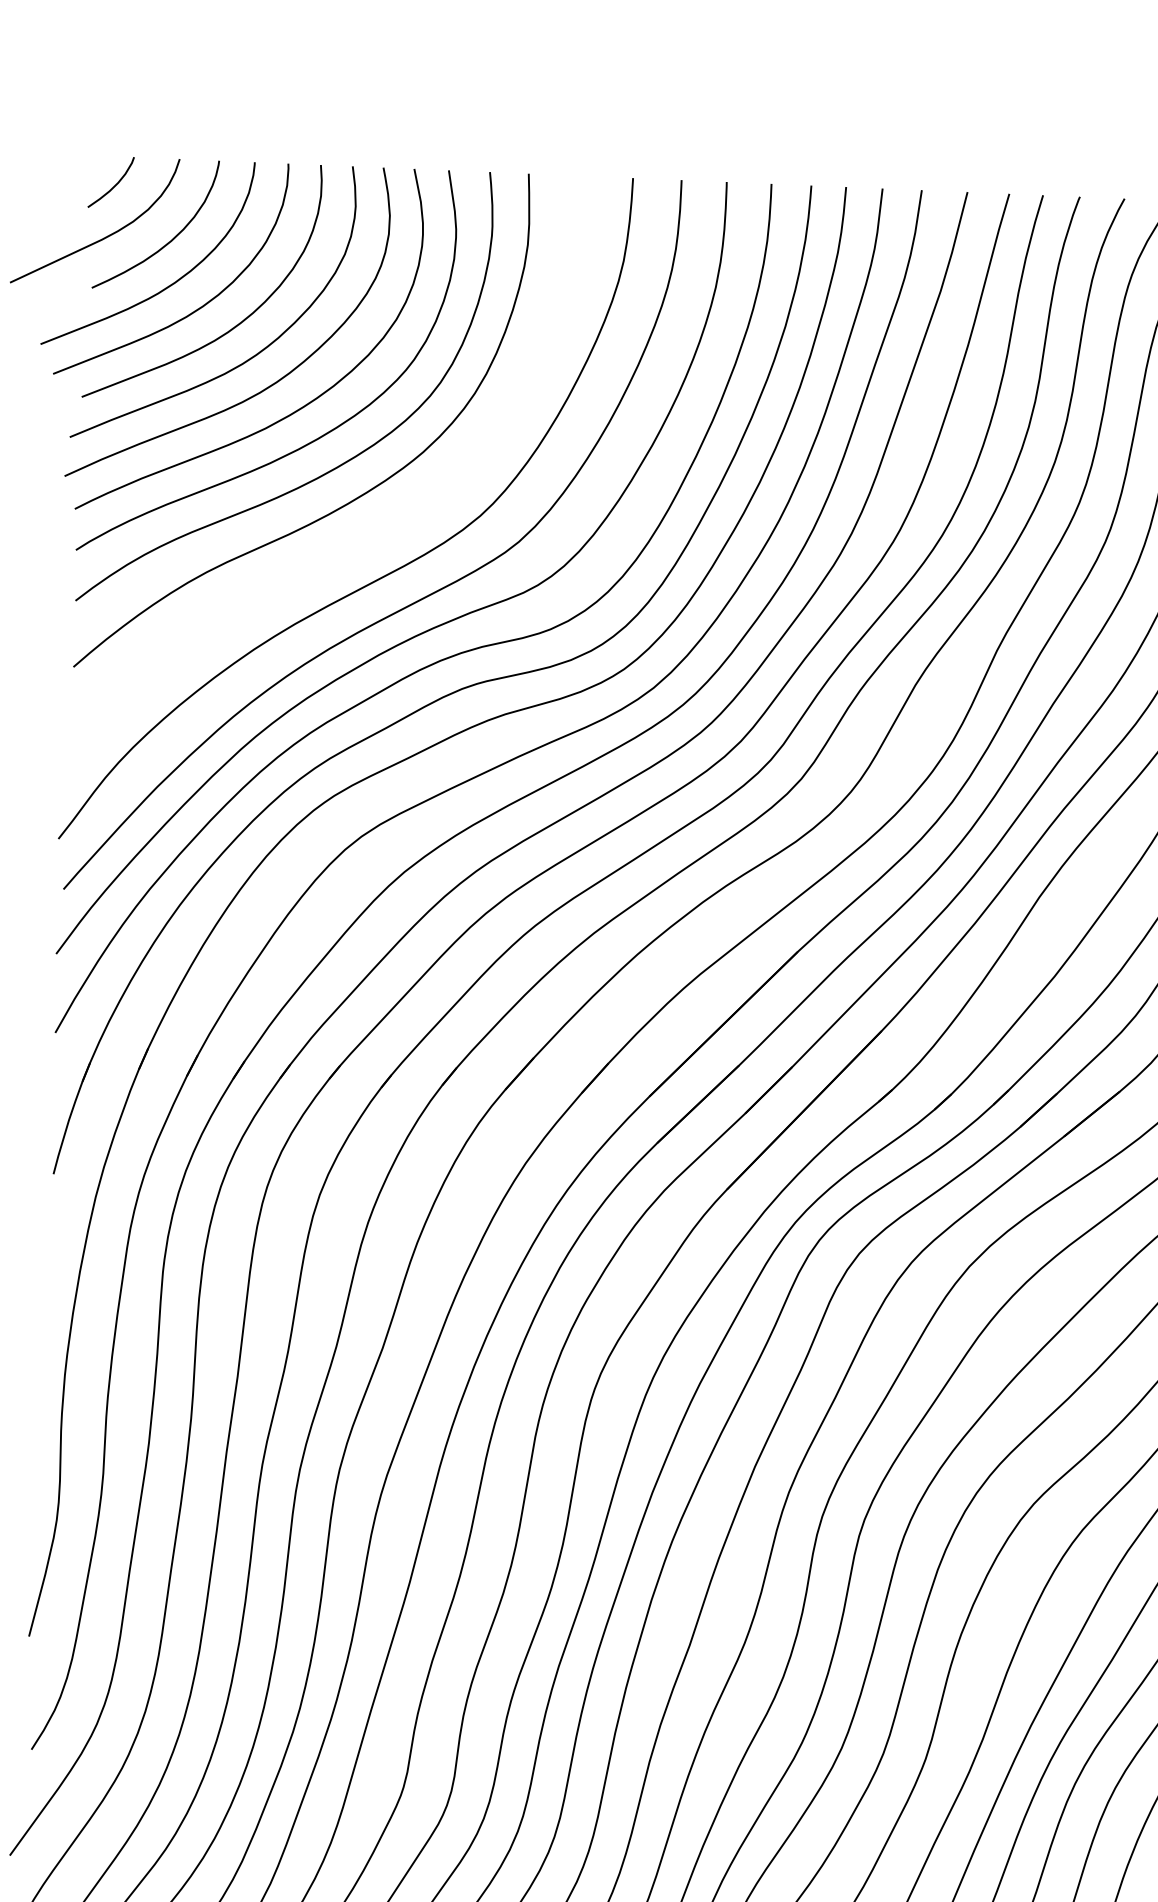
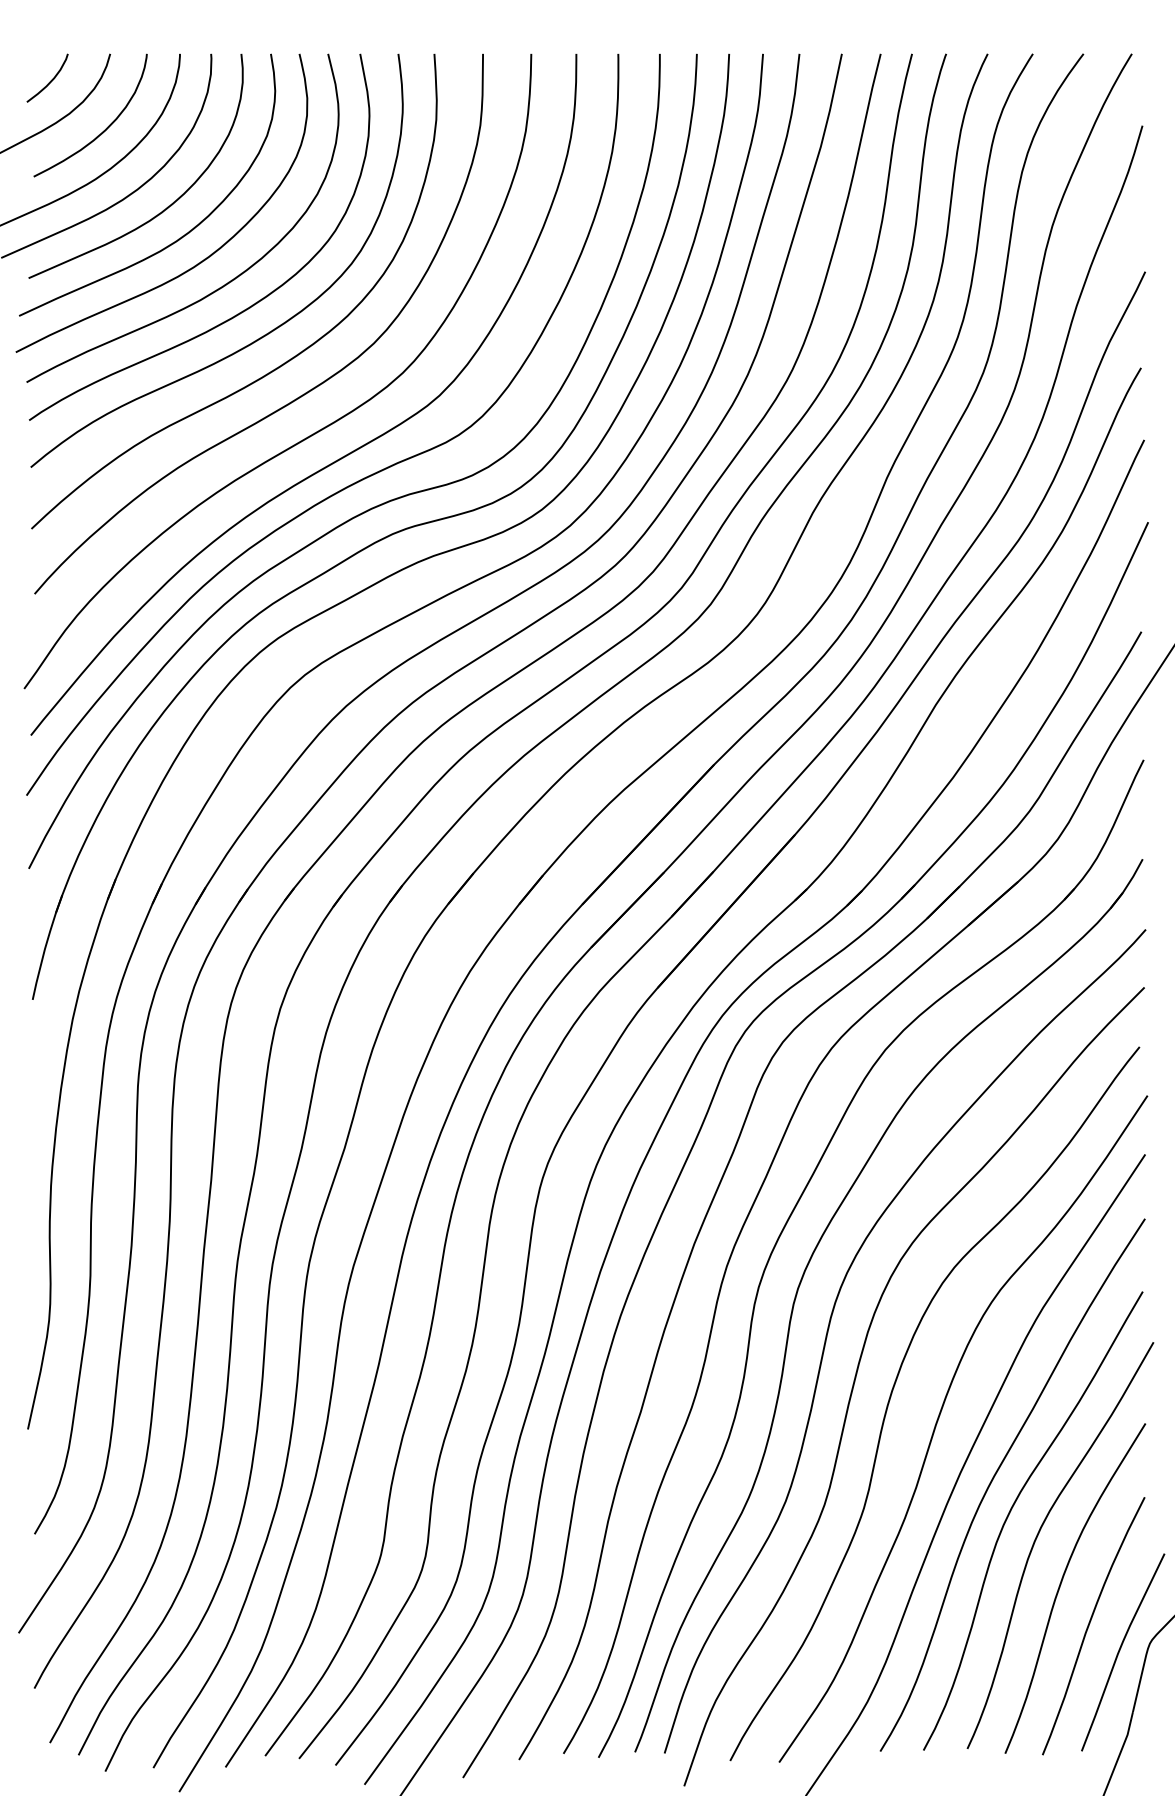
curve: (372, 533) -> (303, 393), added

